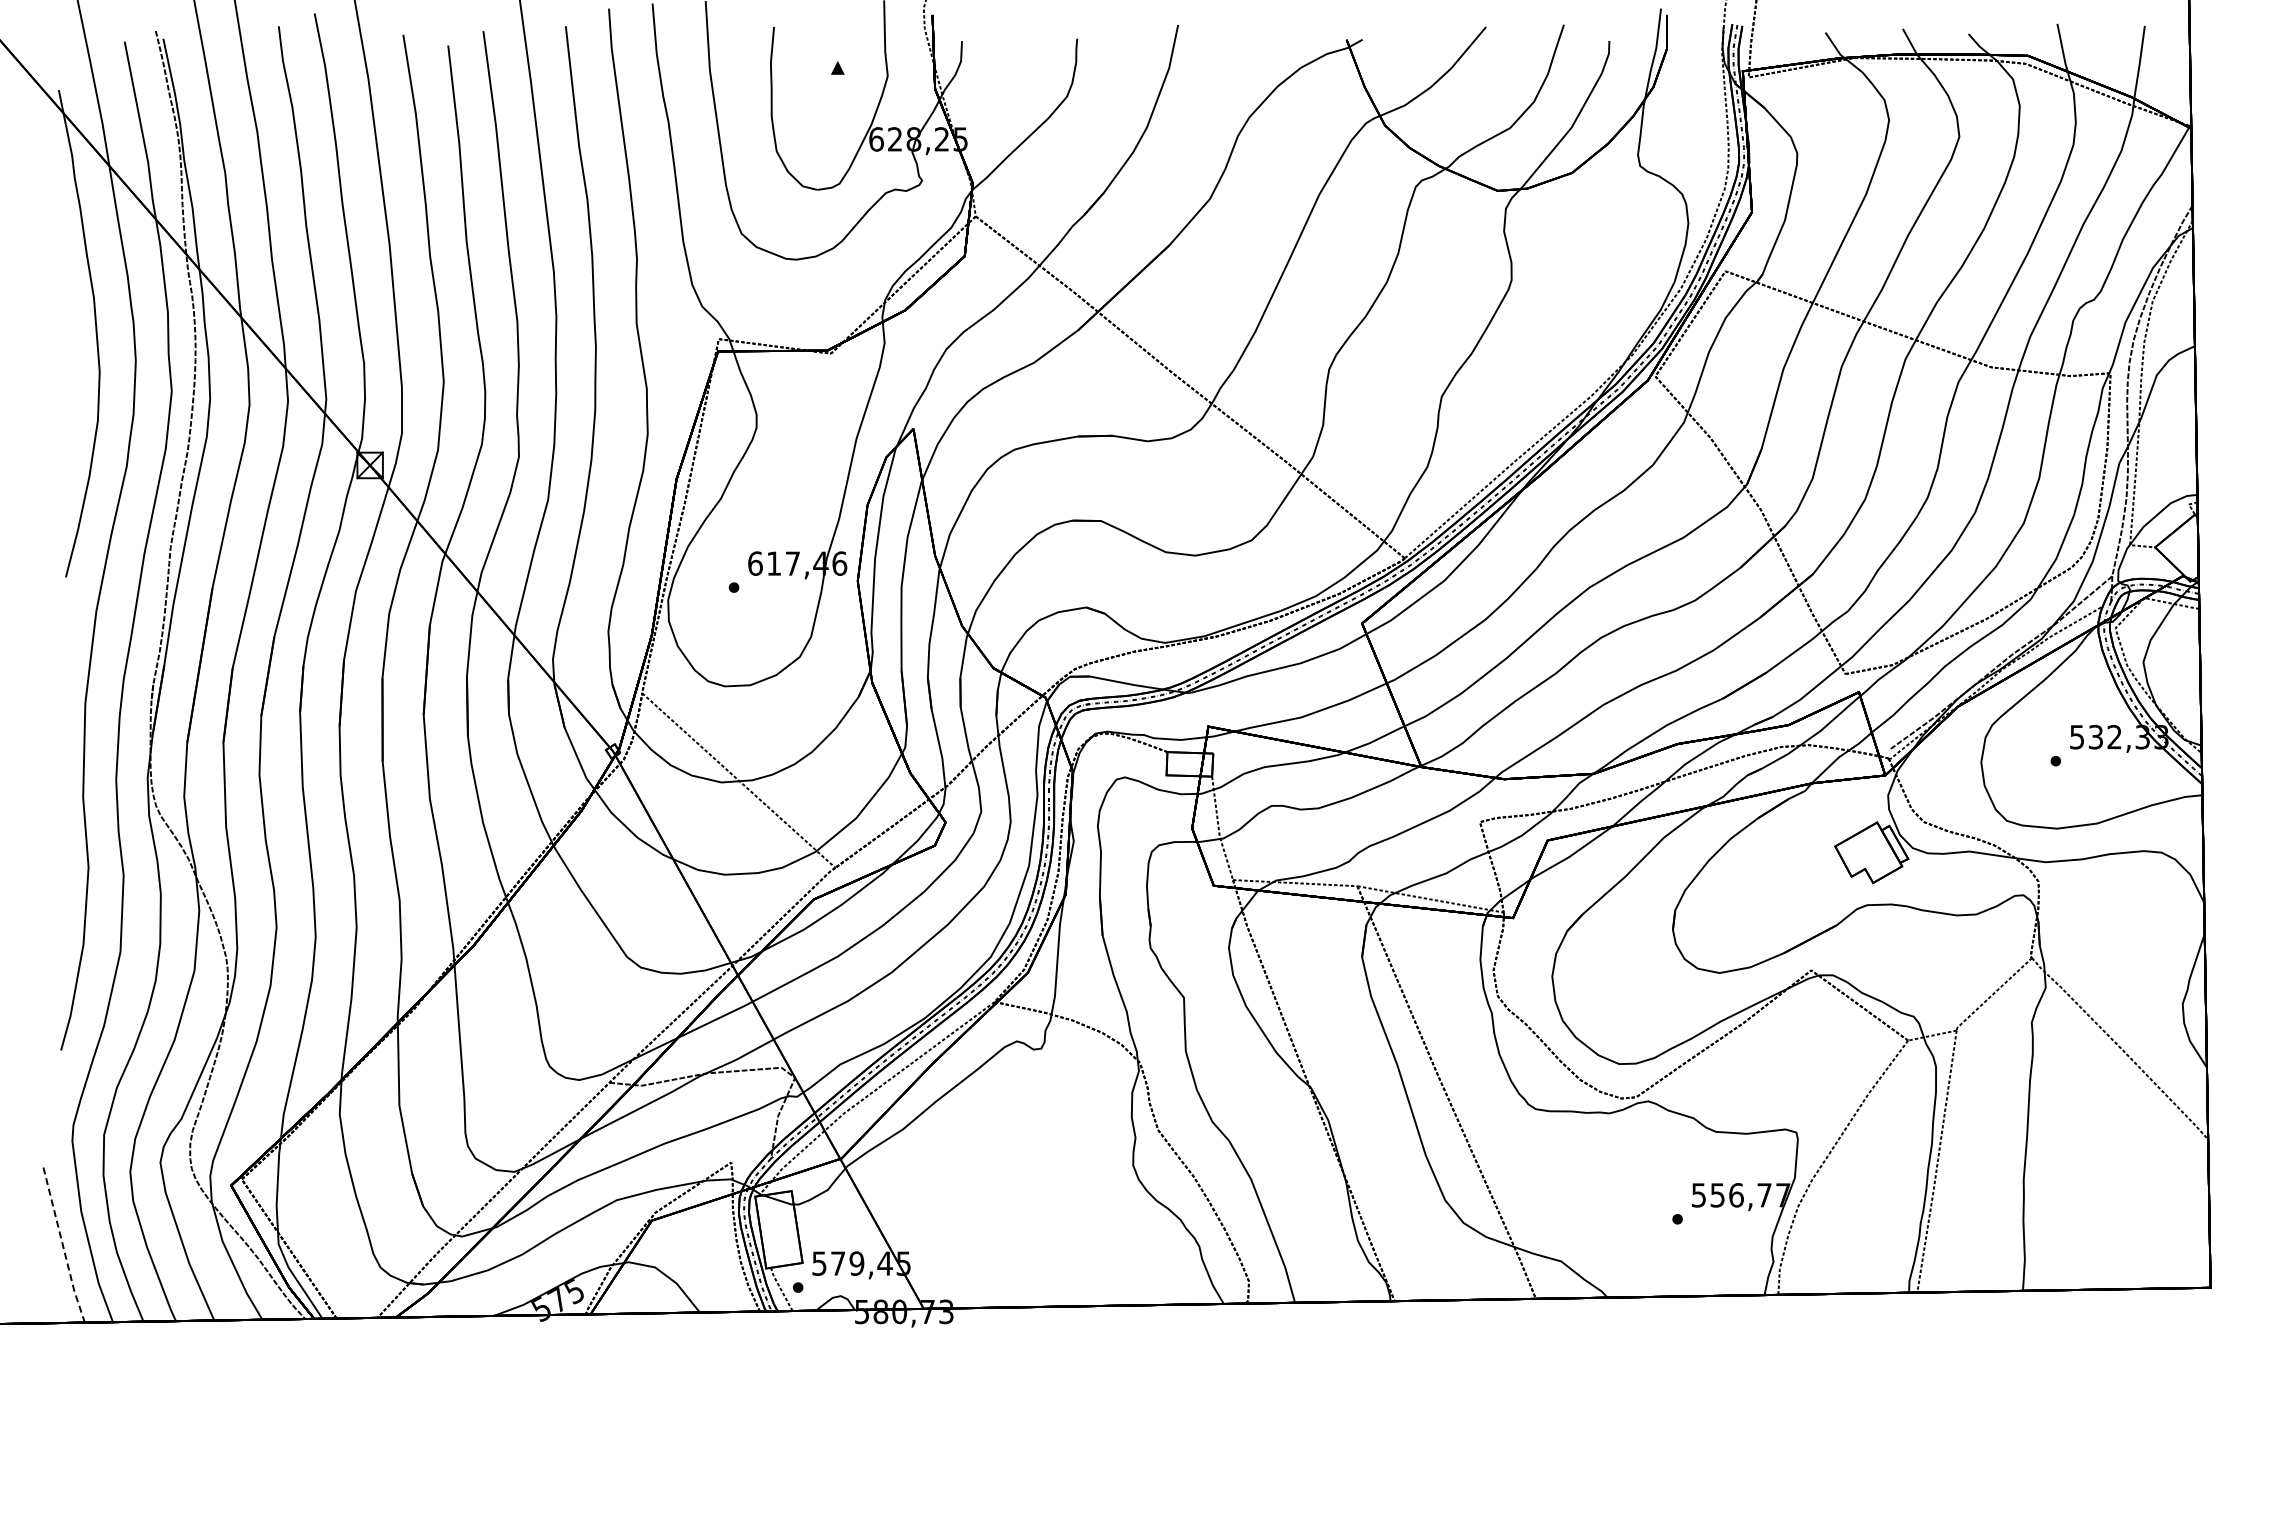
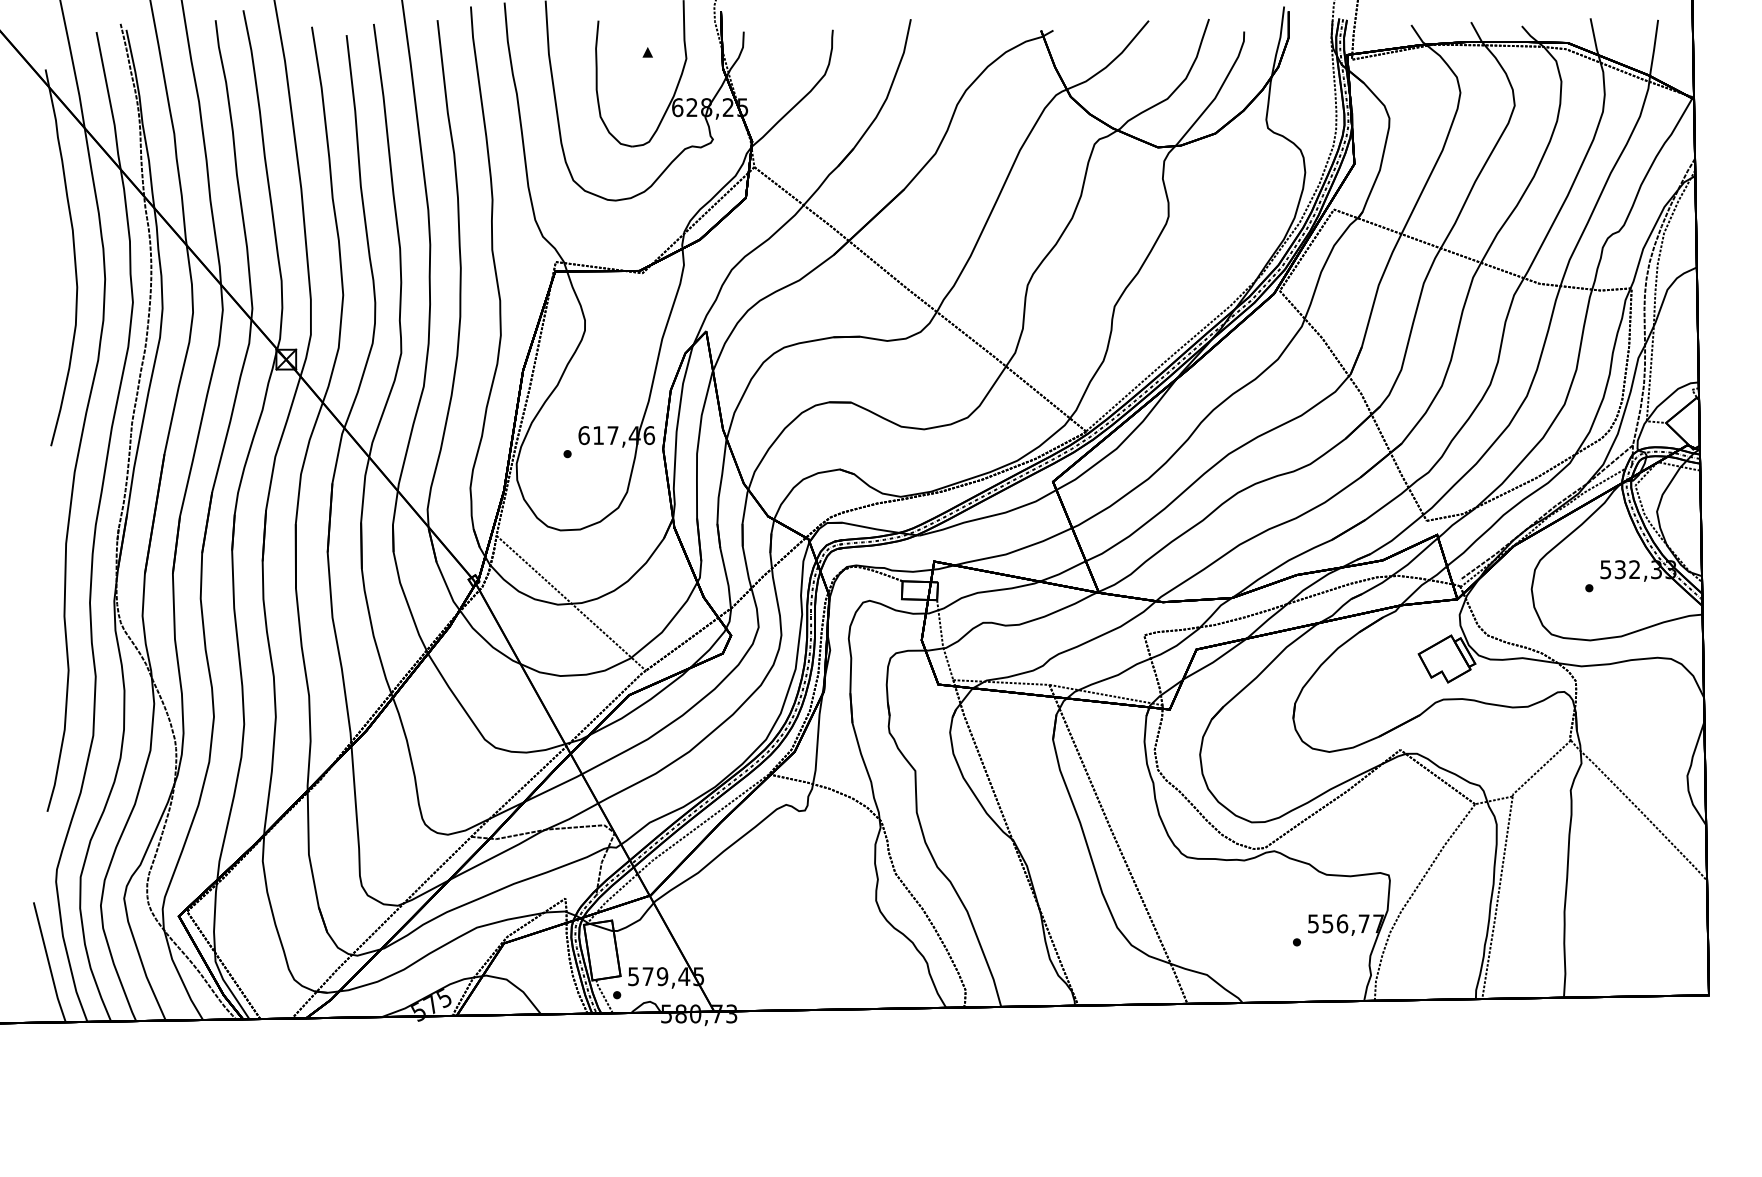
line: (63, 1245) -> (49, 962), dashed -> solid

